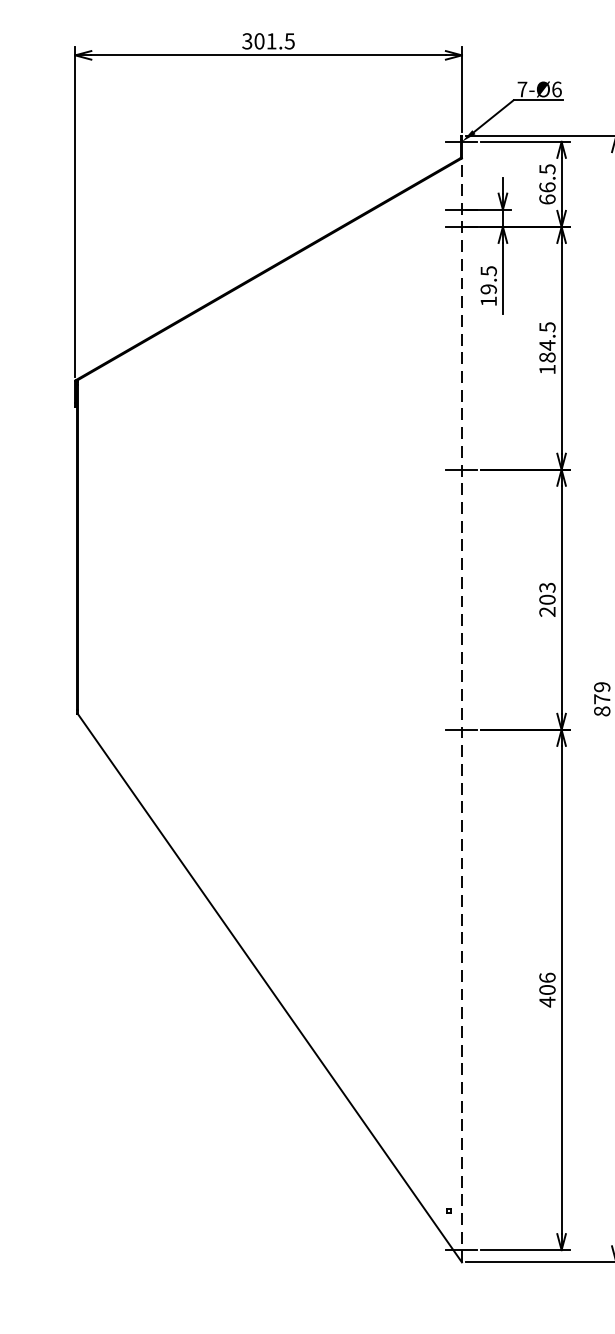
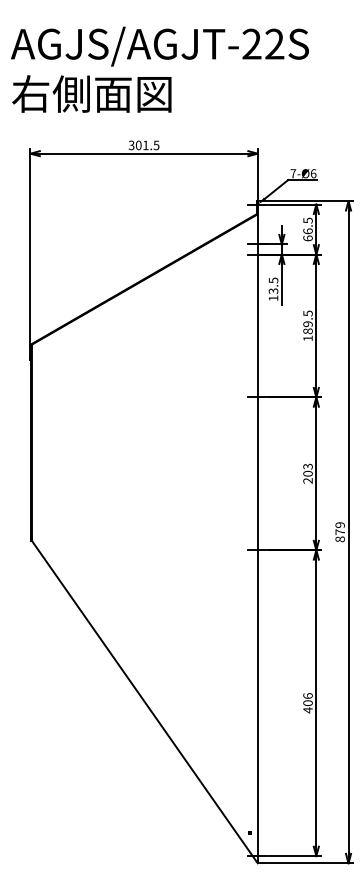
text: (488, 289) -> (273, 291), 19.5 -> 13.5
text: (546, 345) -> (307, 324), 184.5 -> 189.5
line: (461, 709) -> (257, 538), dashed -> solid

